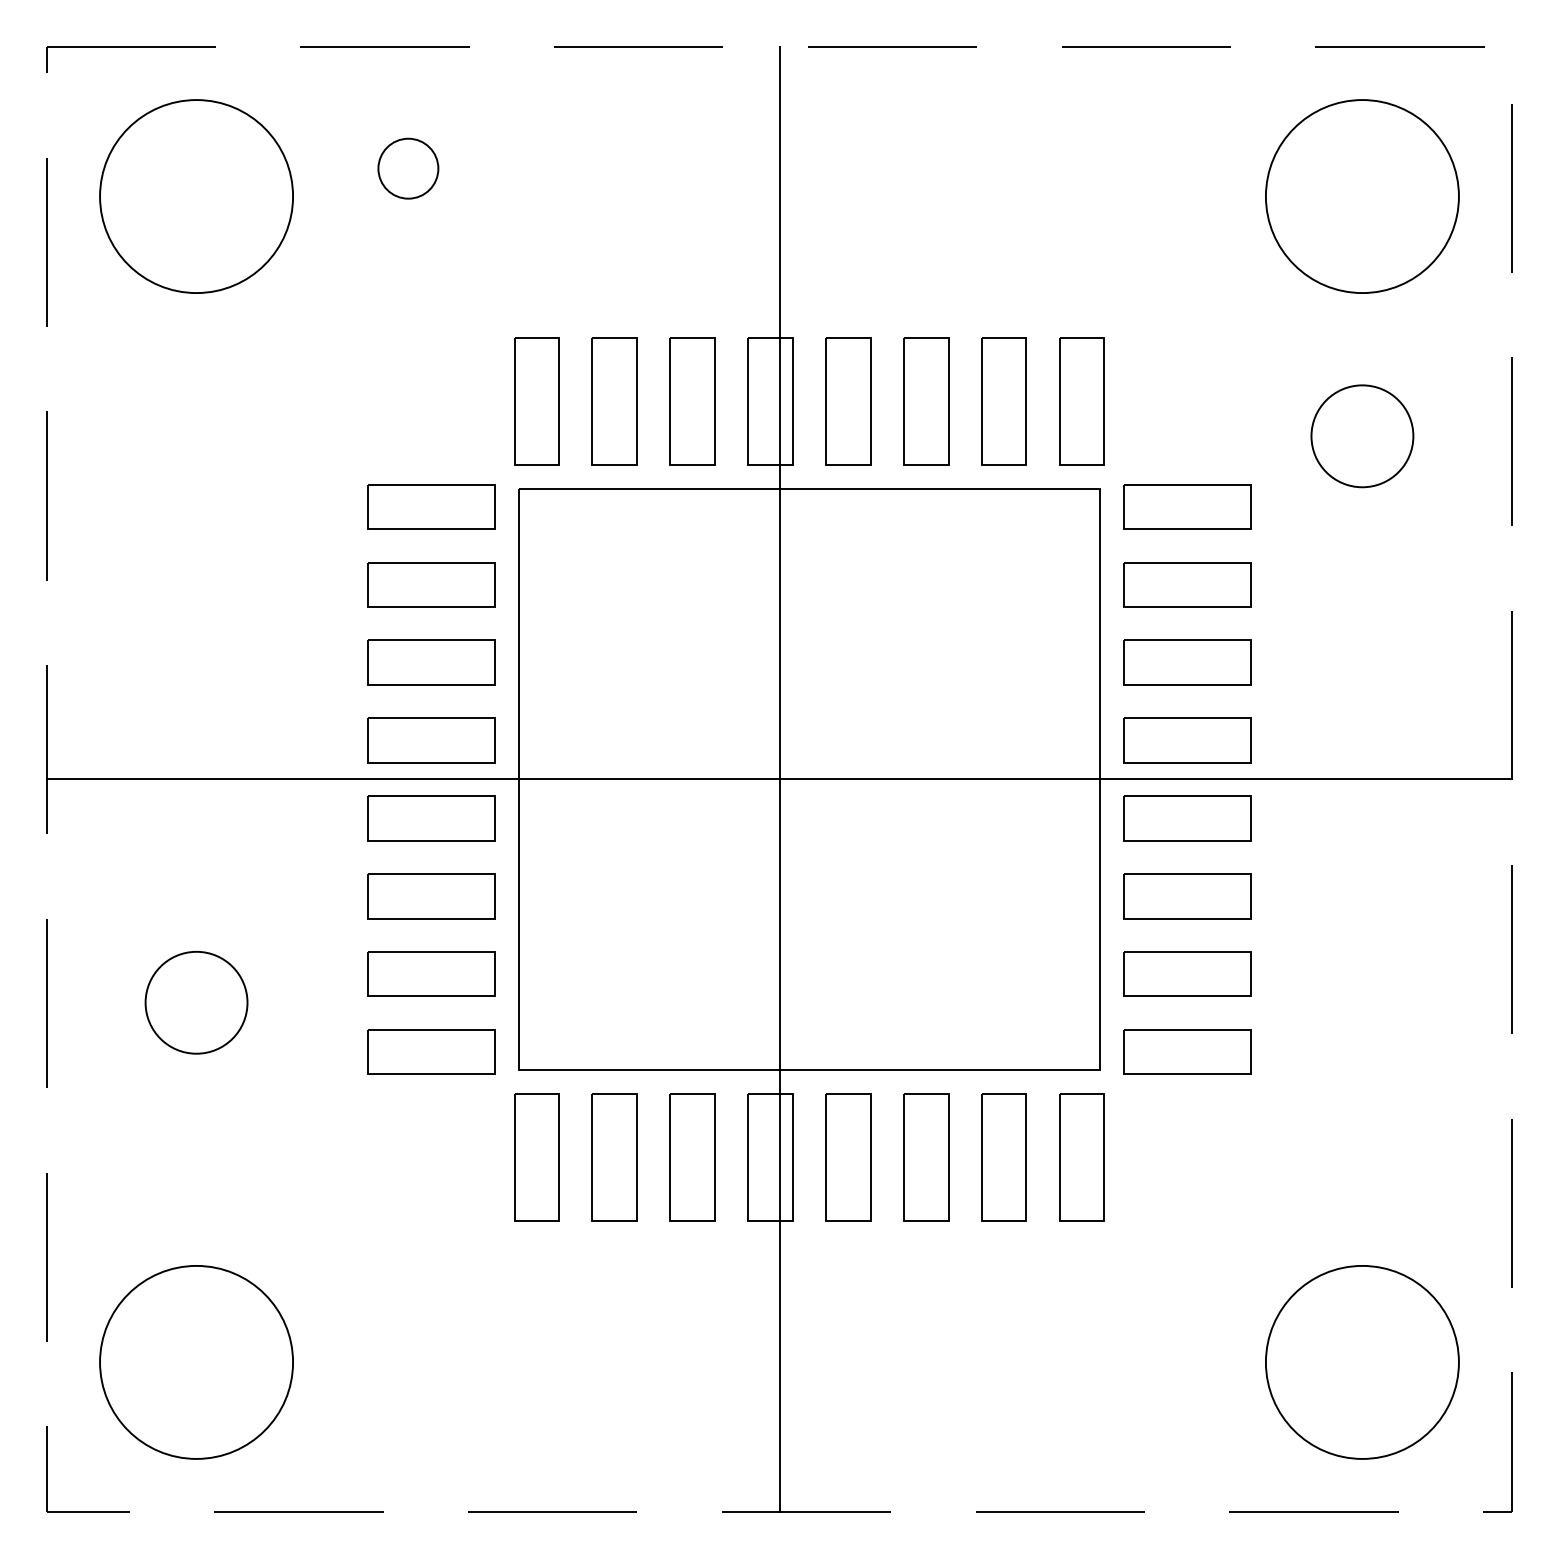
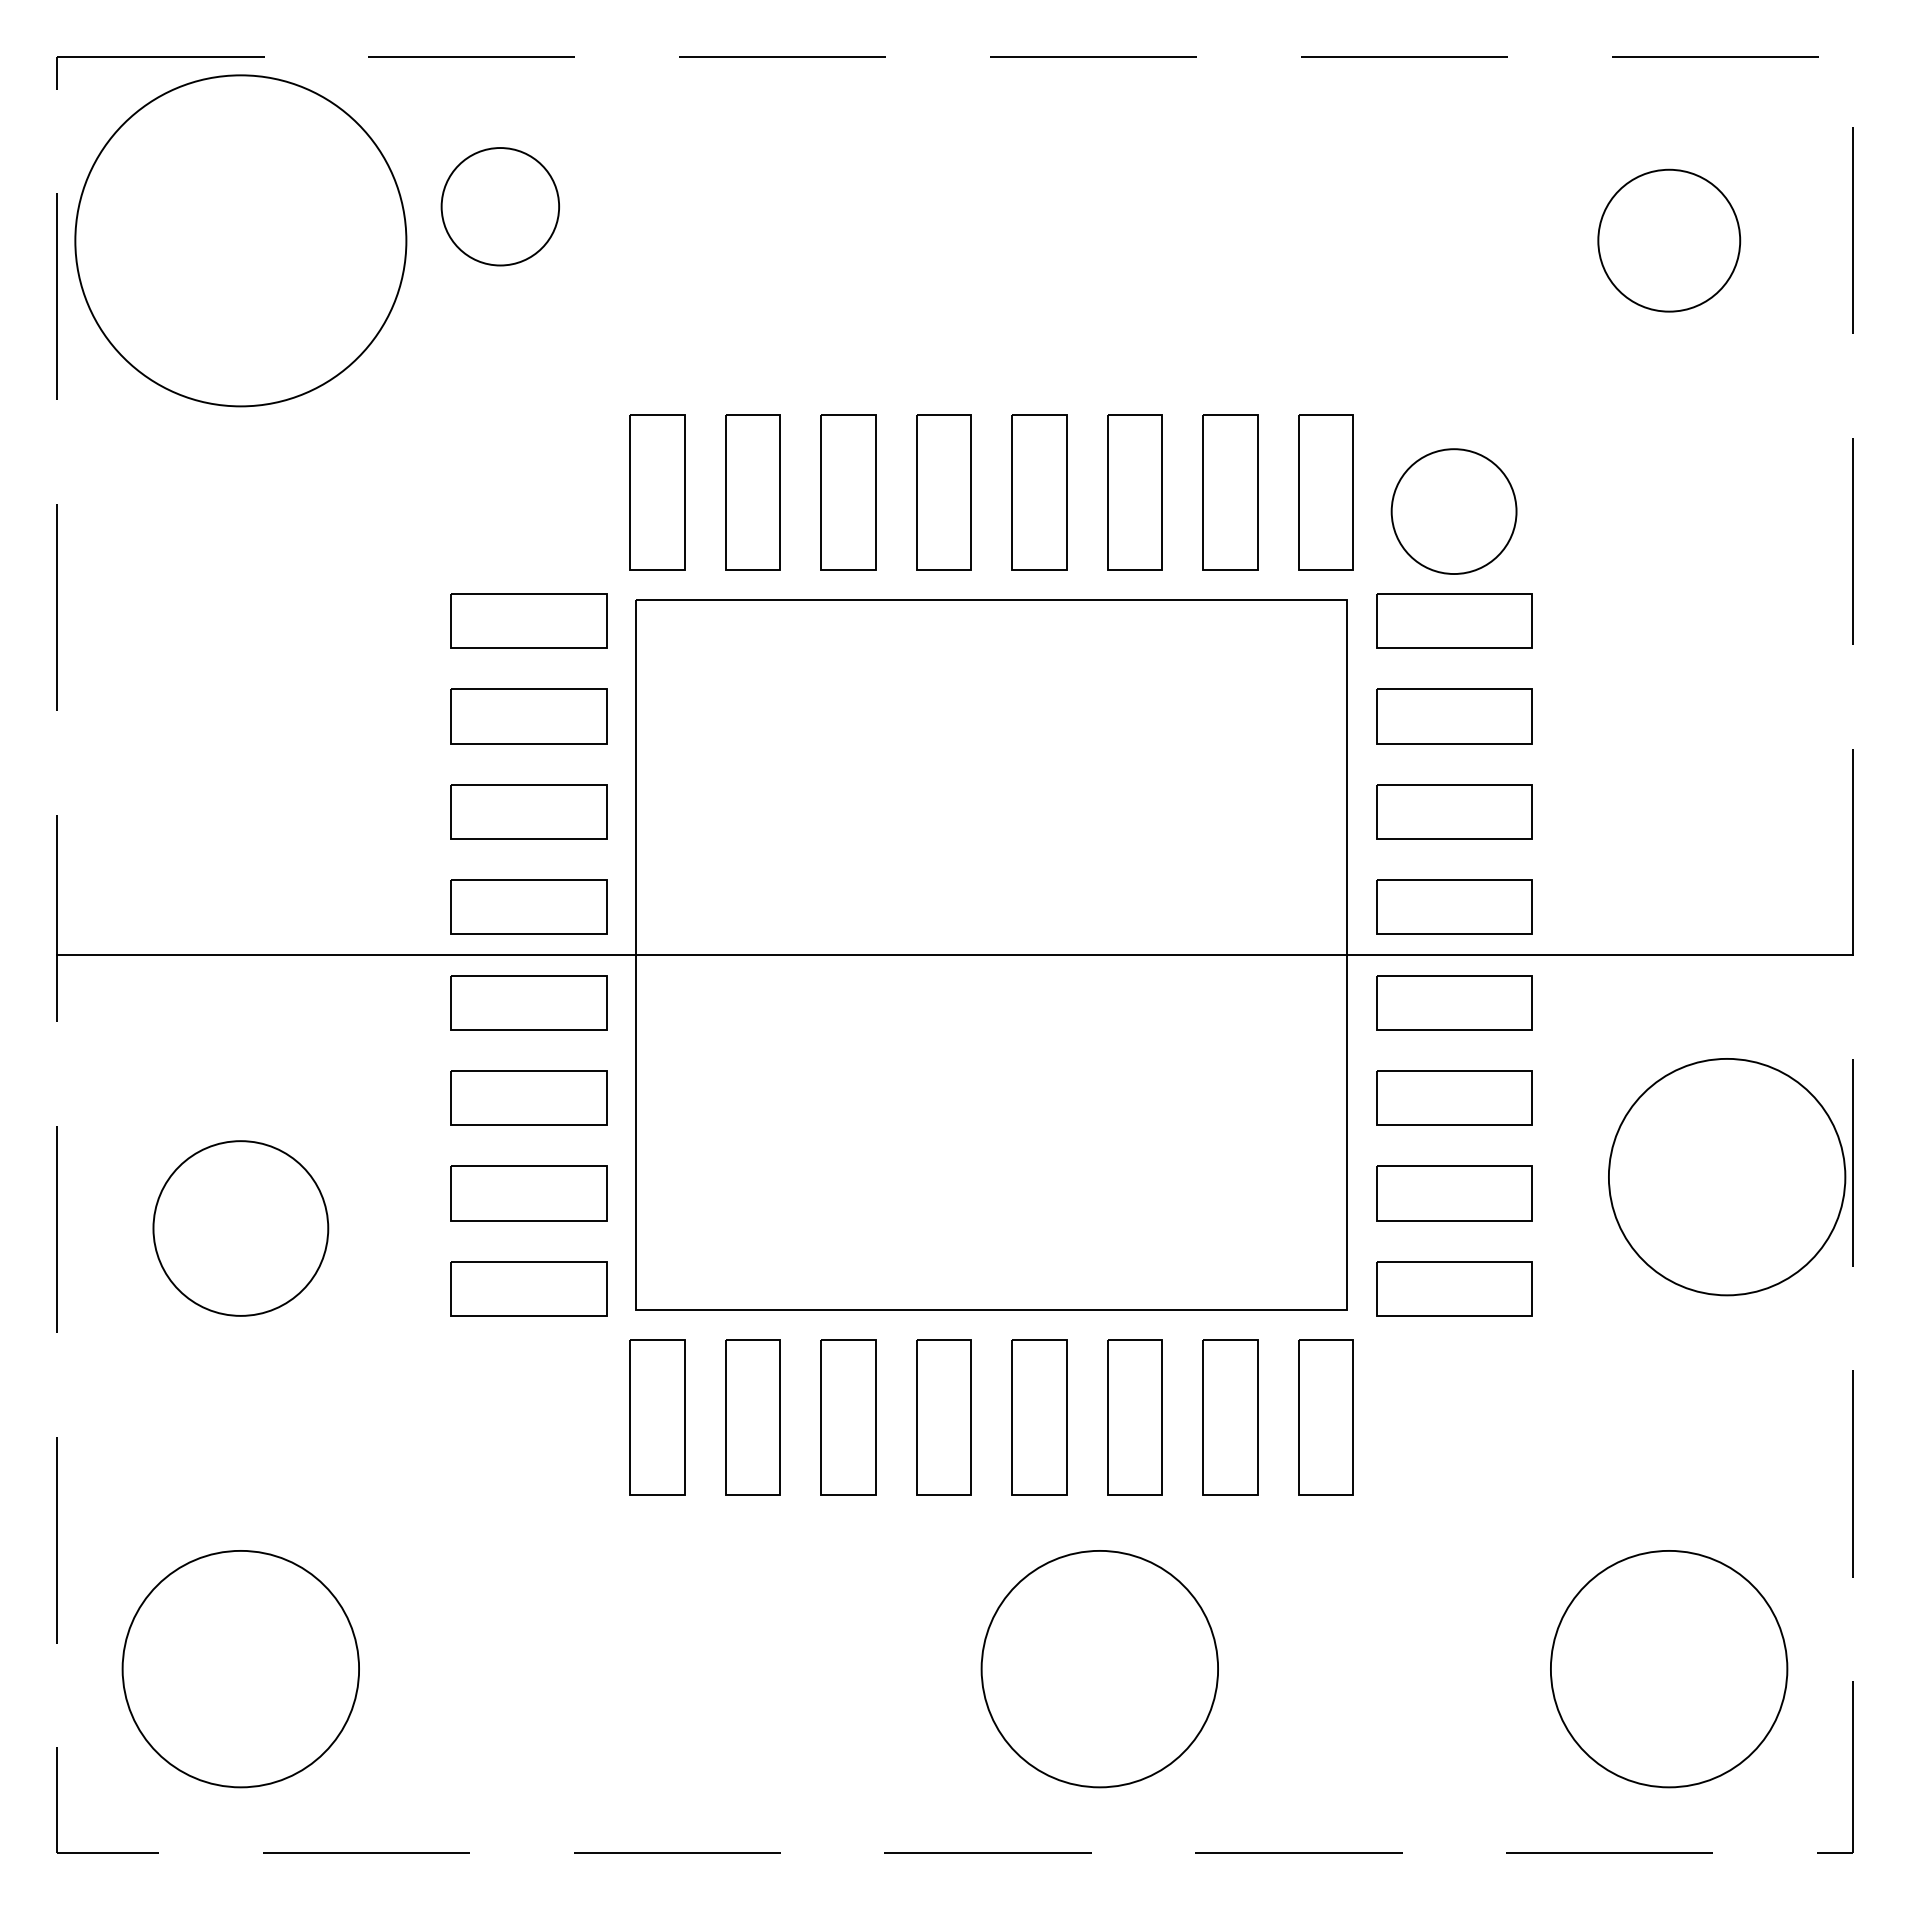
circle: (408, 168) -> (500, 206), size x1.6
circle: (196, 196) -> (240, 240), size x1.4
circle: (1362, 196) -> (1669, 240), size x0.6
circle: (1361, 436) -> (1453, 511), moved
line: (779, 779) -> (955, 954), removed
circle: (1410, 961) -> (1727, 1177), added
circle: (196, 1002) -> (240, 1228), size x1.4
circle: (897, 1362) -> (1099, 1669), added

